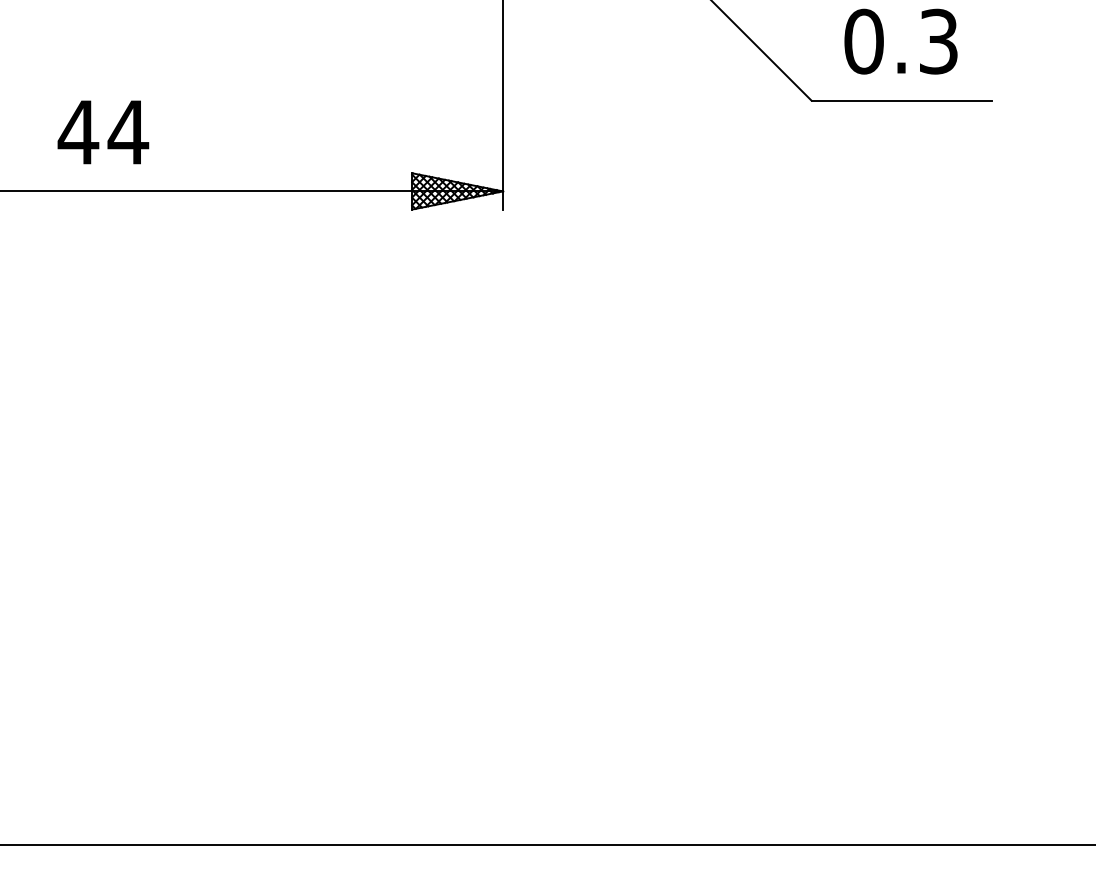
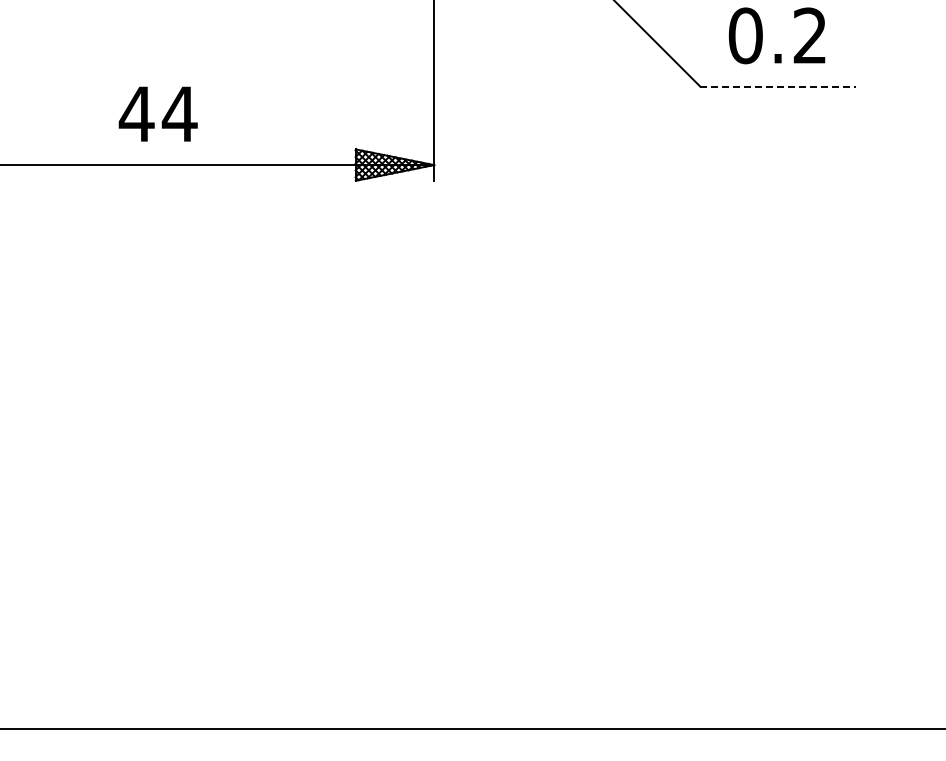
text: (937, 41) -> (809, 35), 0.3 -> 0.2
line: (901, 100) -> (778, 86), solid -> dashed
text: (102, 131) -> (157, 113), moved

